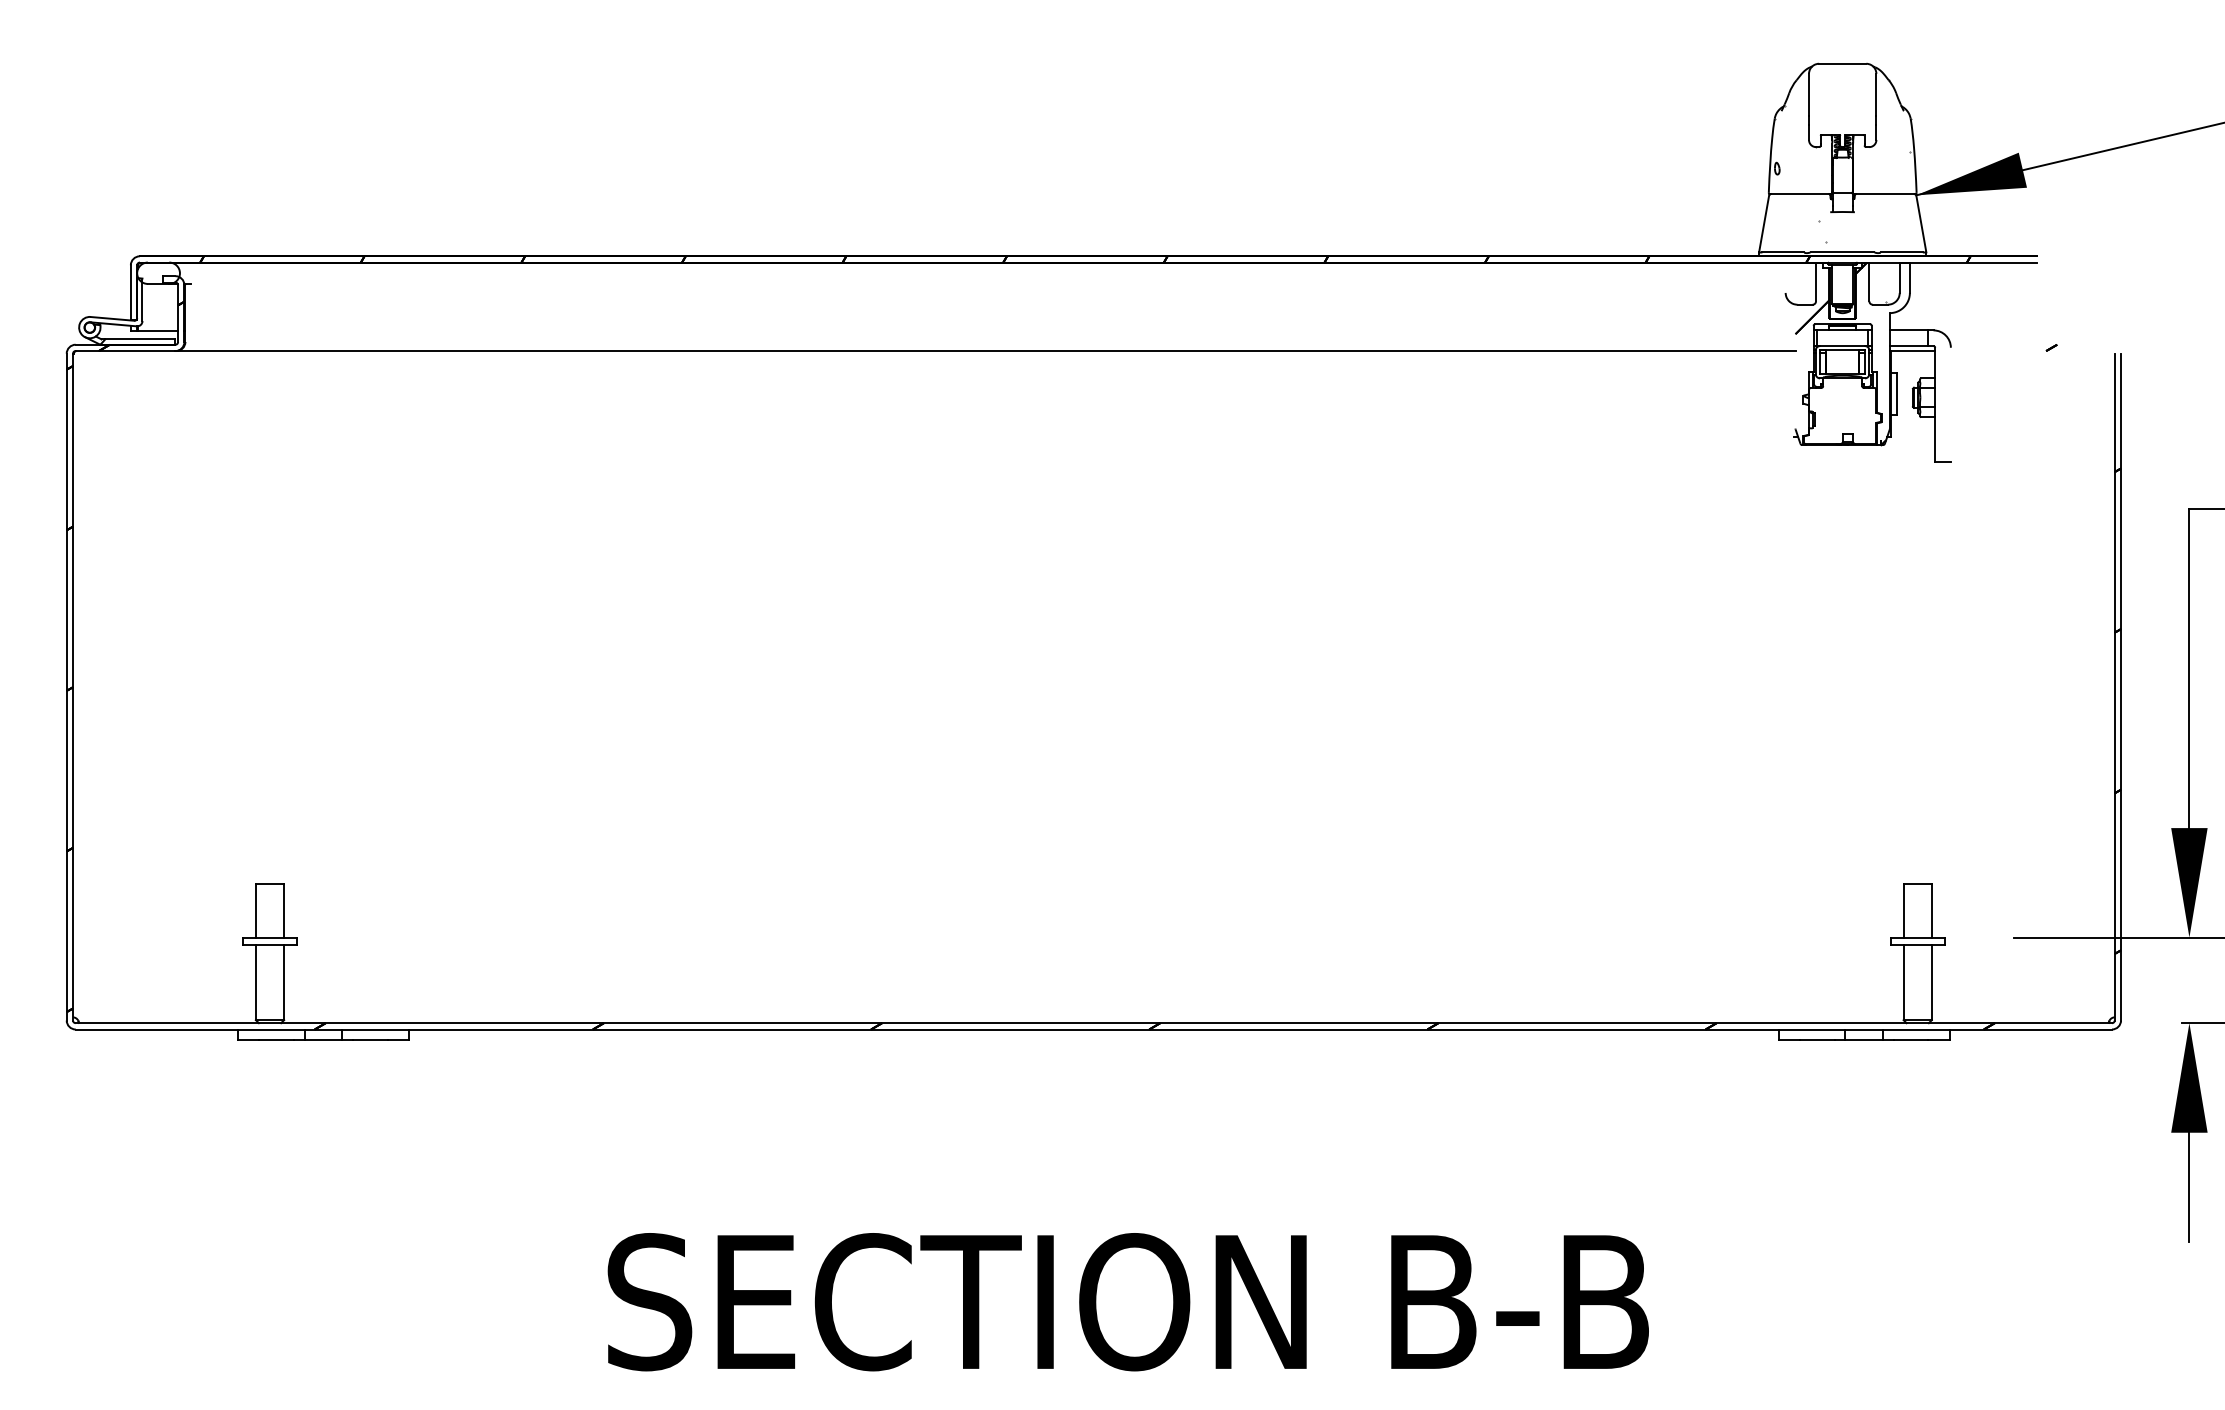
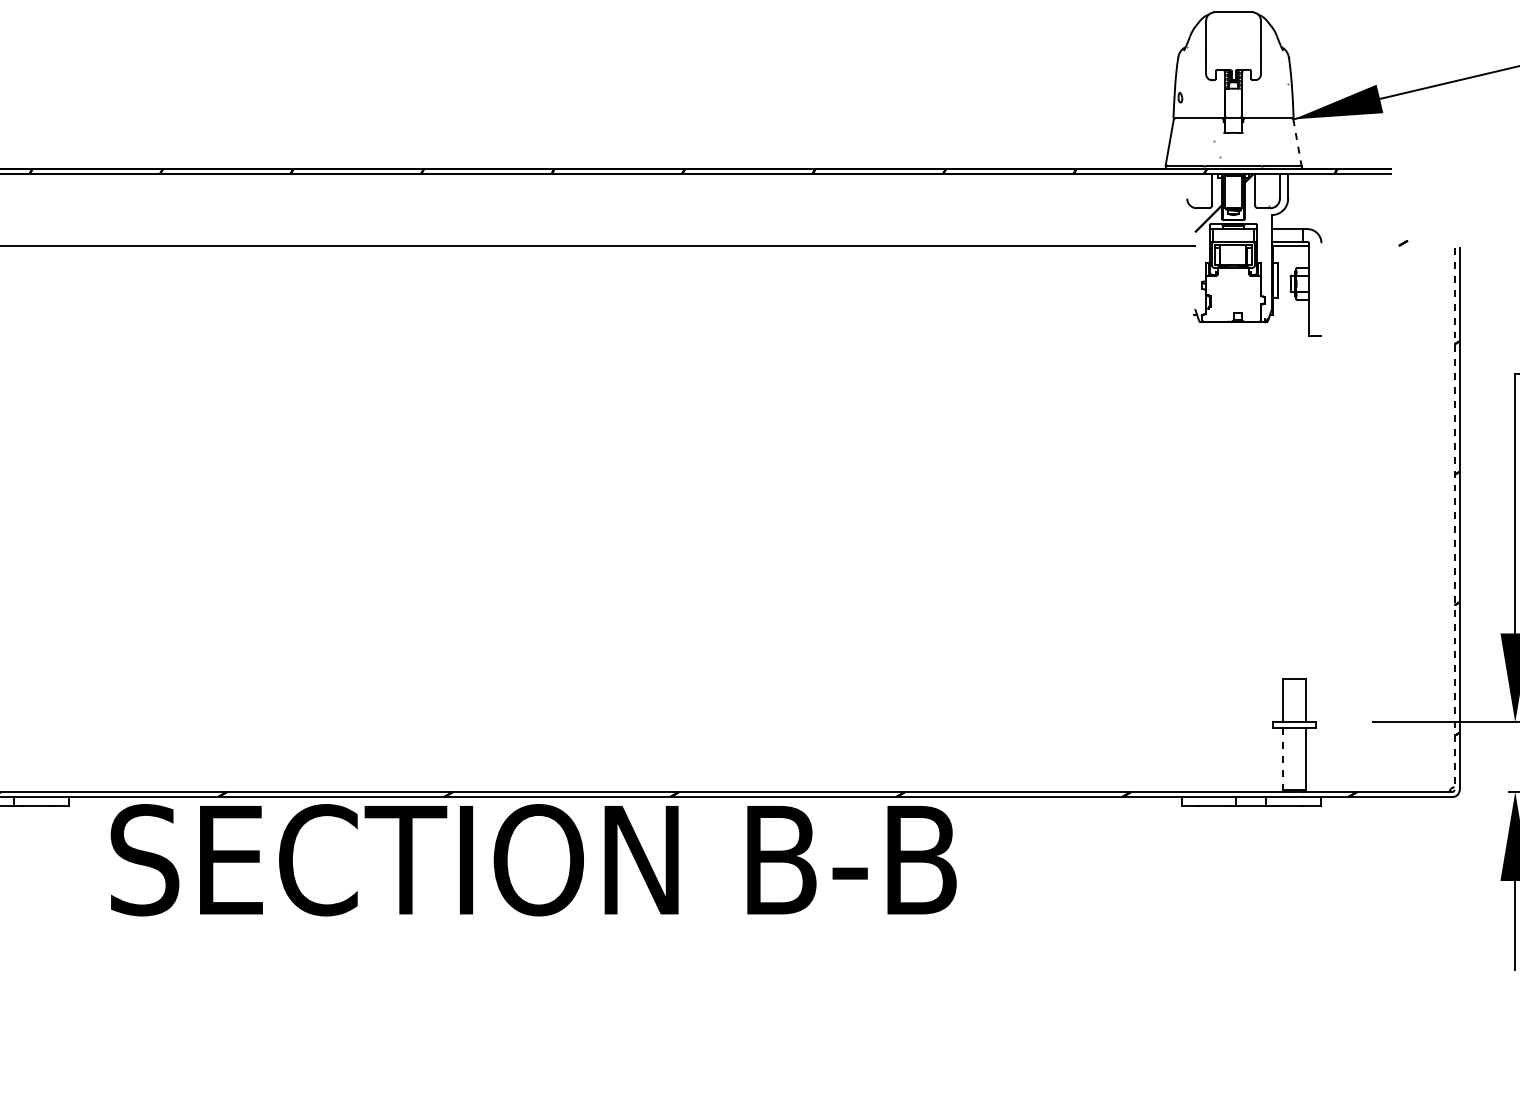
line: (1921, 224) -> (1297, 143), solid -> dashed
line: (2114, 687) -> (1454, 519), solid -> dashed
line: (1903, 982) -> (1282, 758), solid -> dashed
text: (1127, 1302) -> (533, 860), moved

